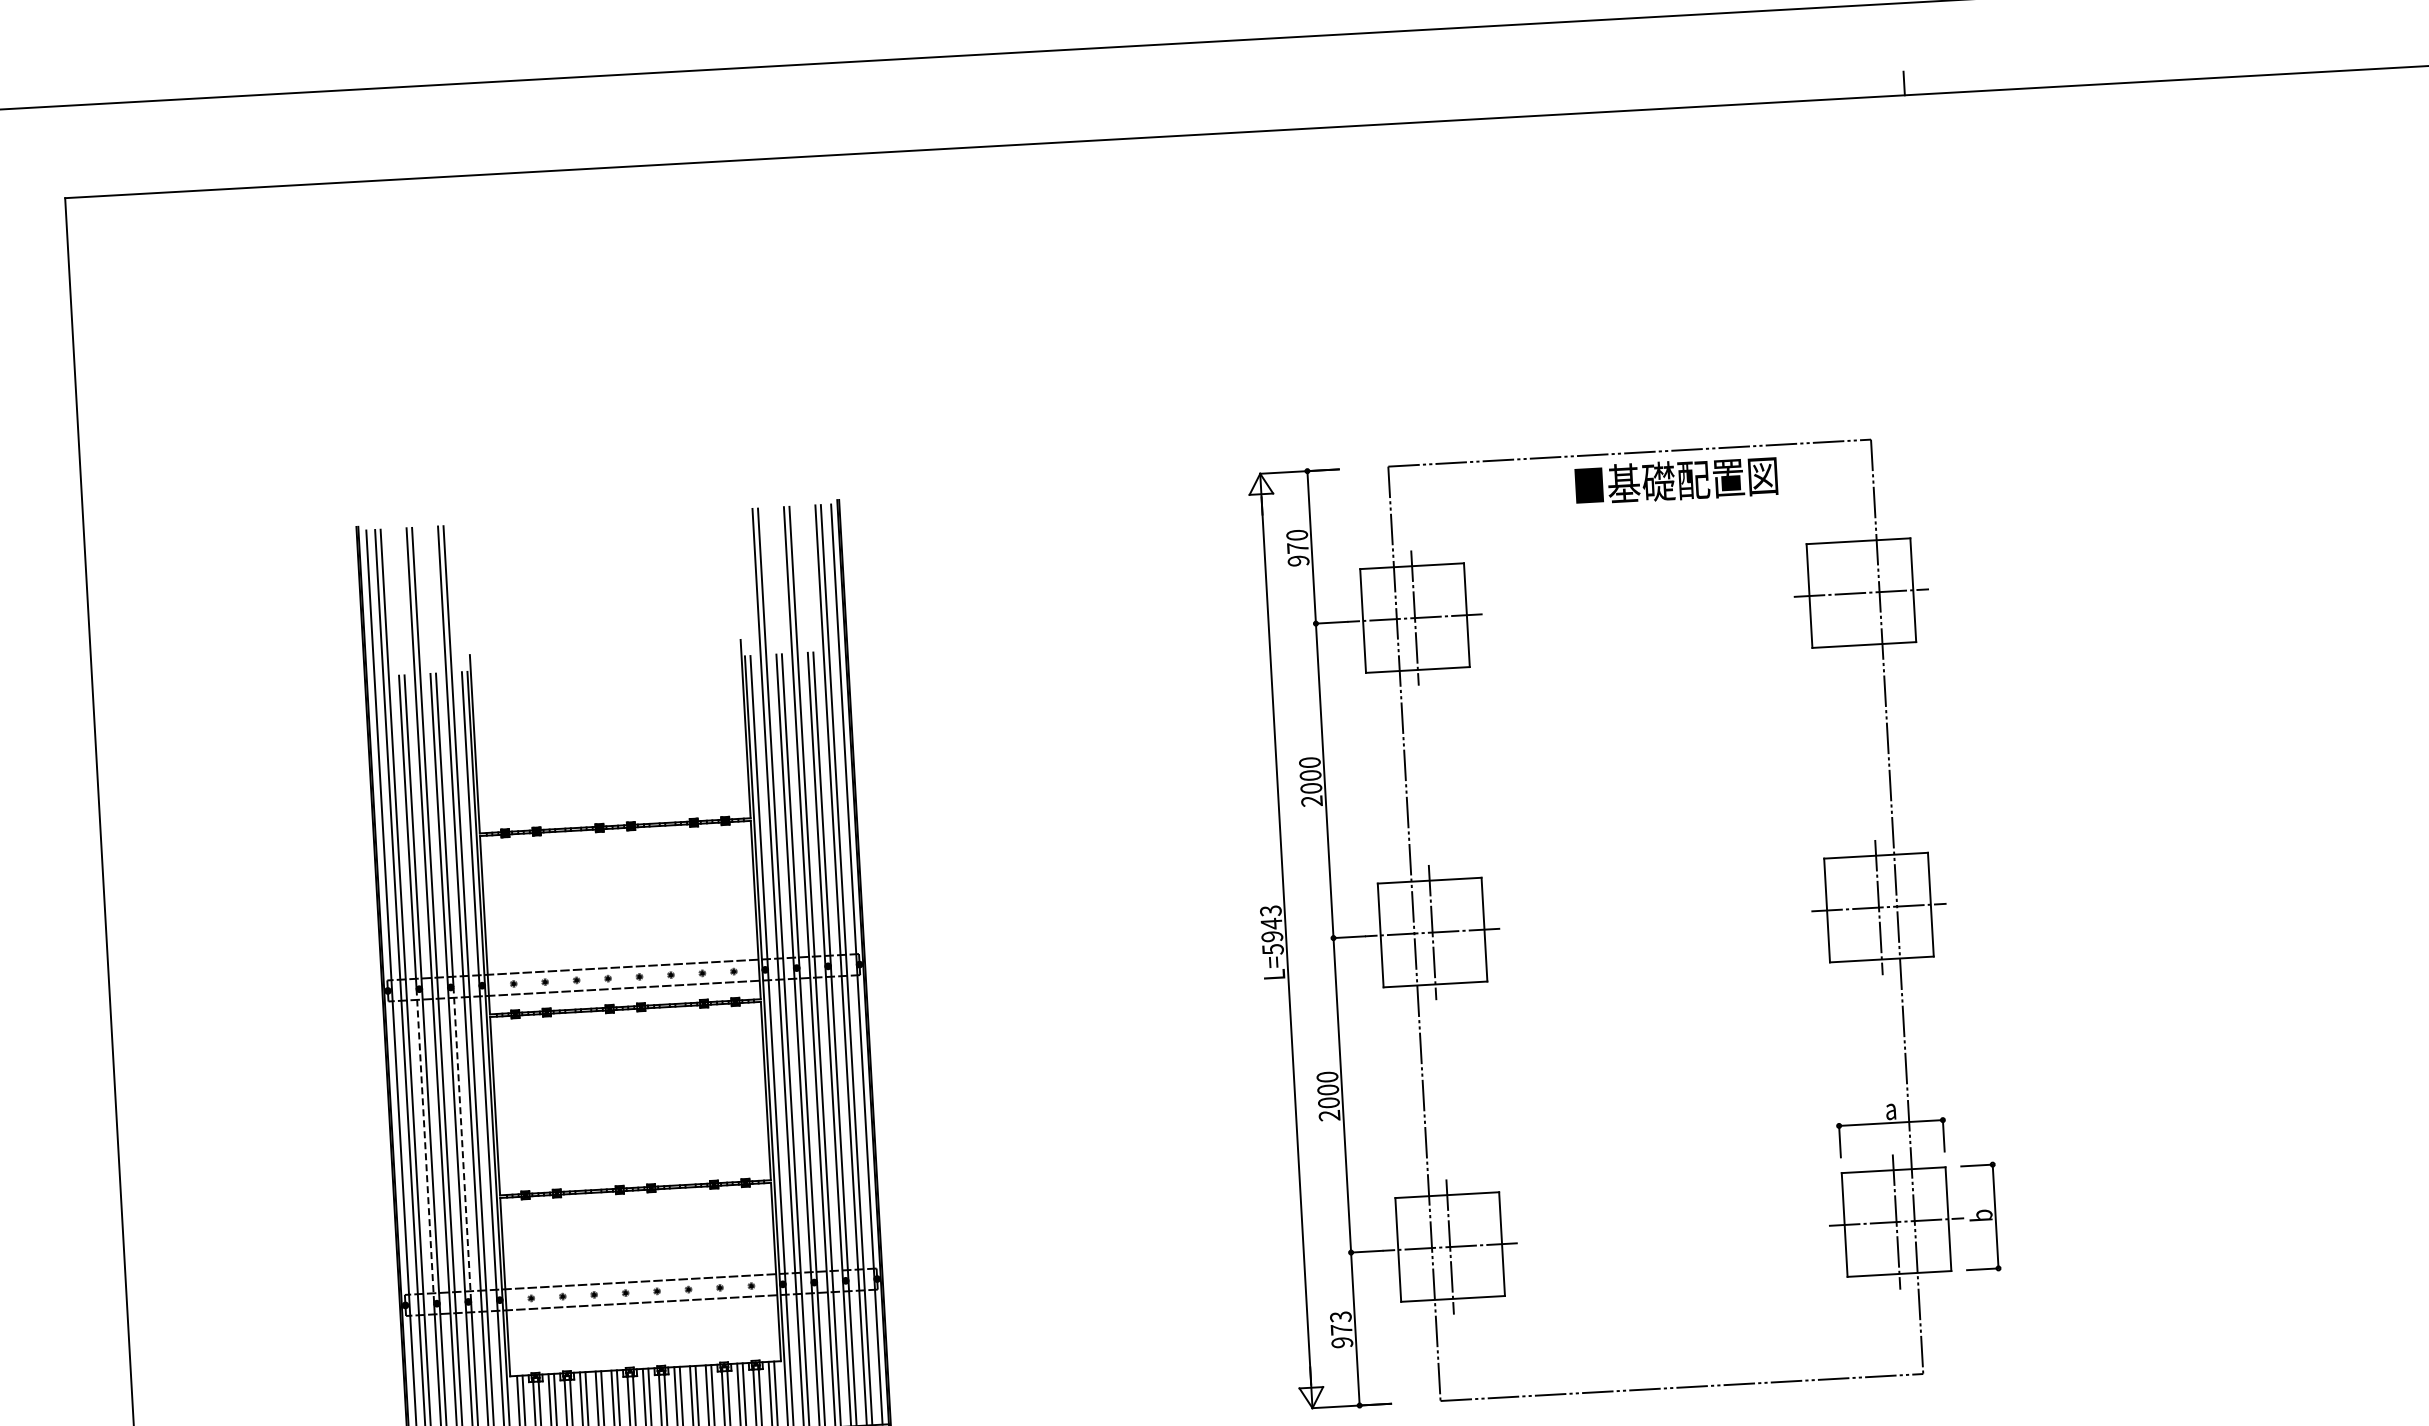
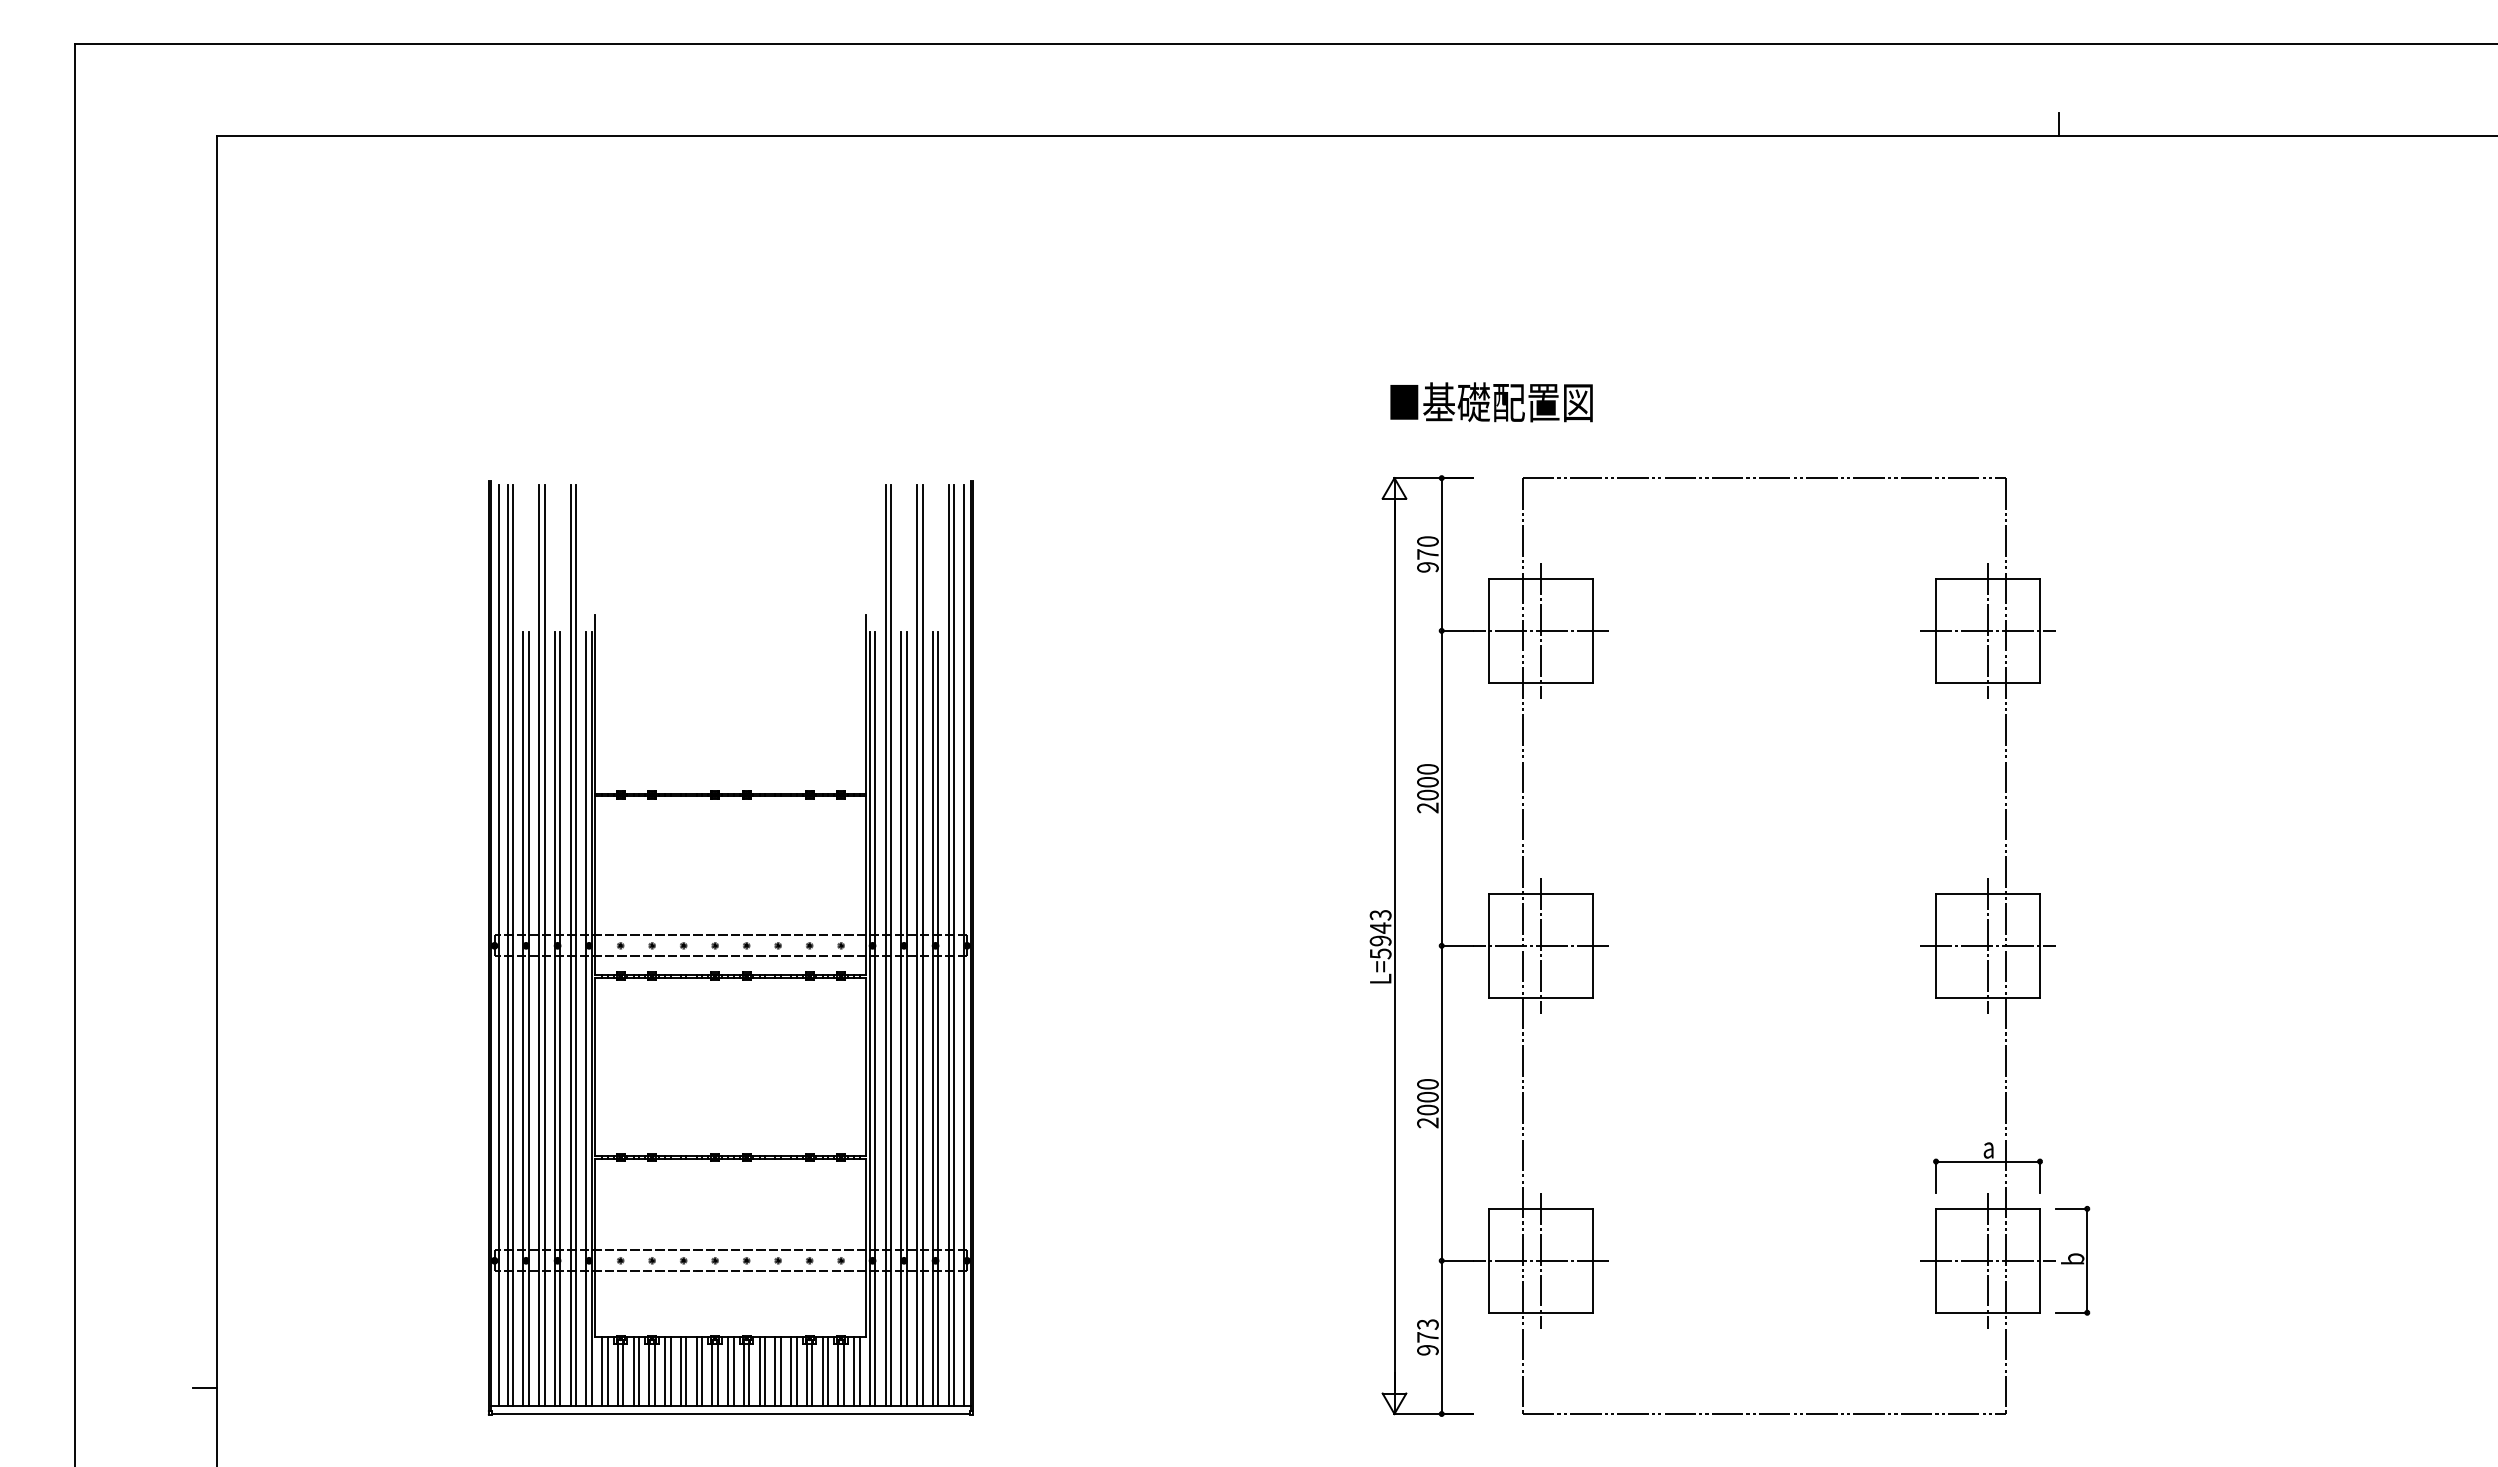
text: (1676, 480) -> (1491, 402), moved
line: (1861, 592) -> (1988, 630), added
line: (462, 1144) -> (560, 1103), dashed -> solid
line: (425, 1146) -> (523, 1103), dashed -> solid

